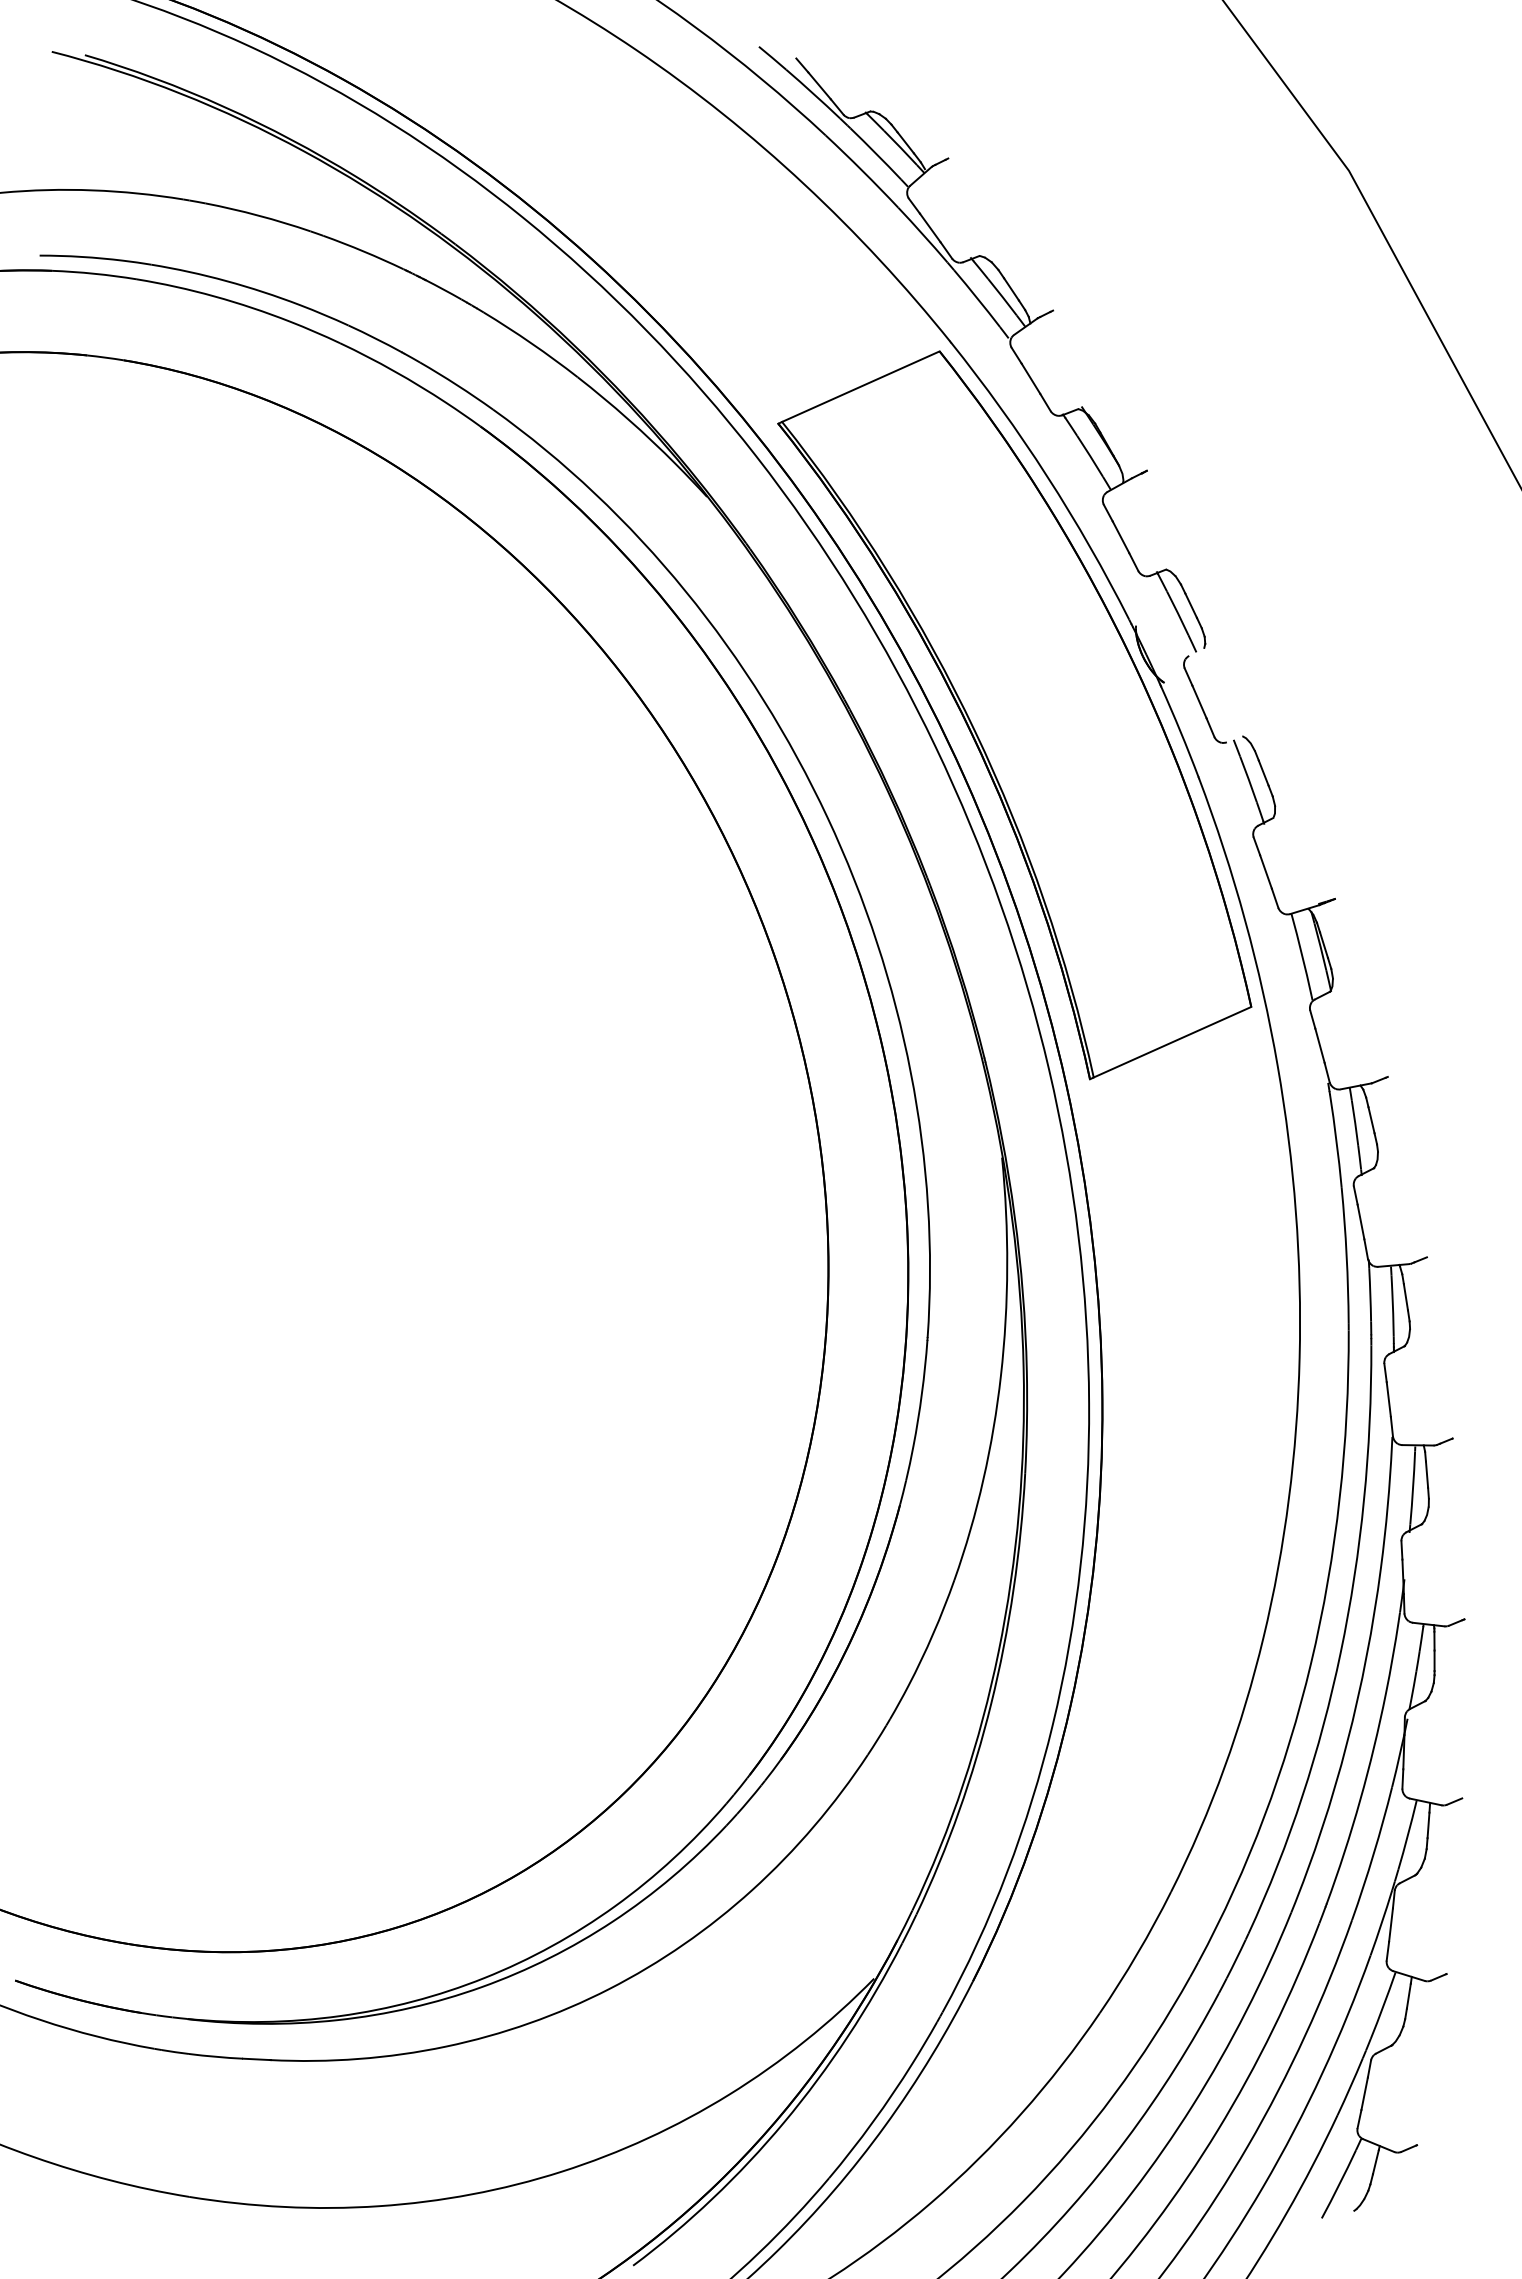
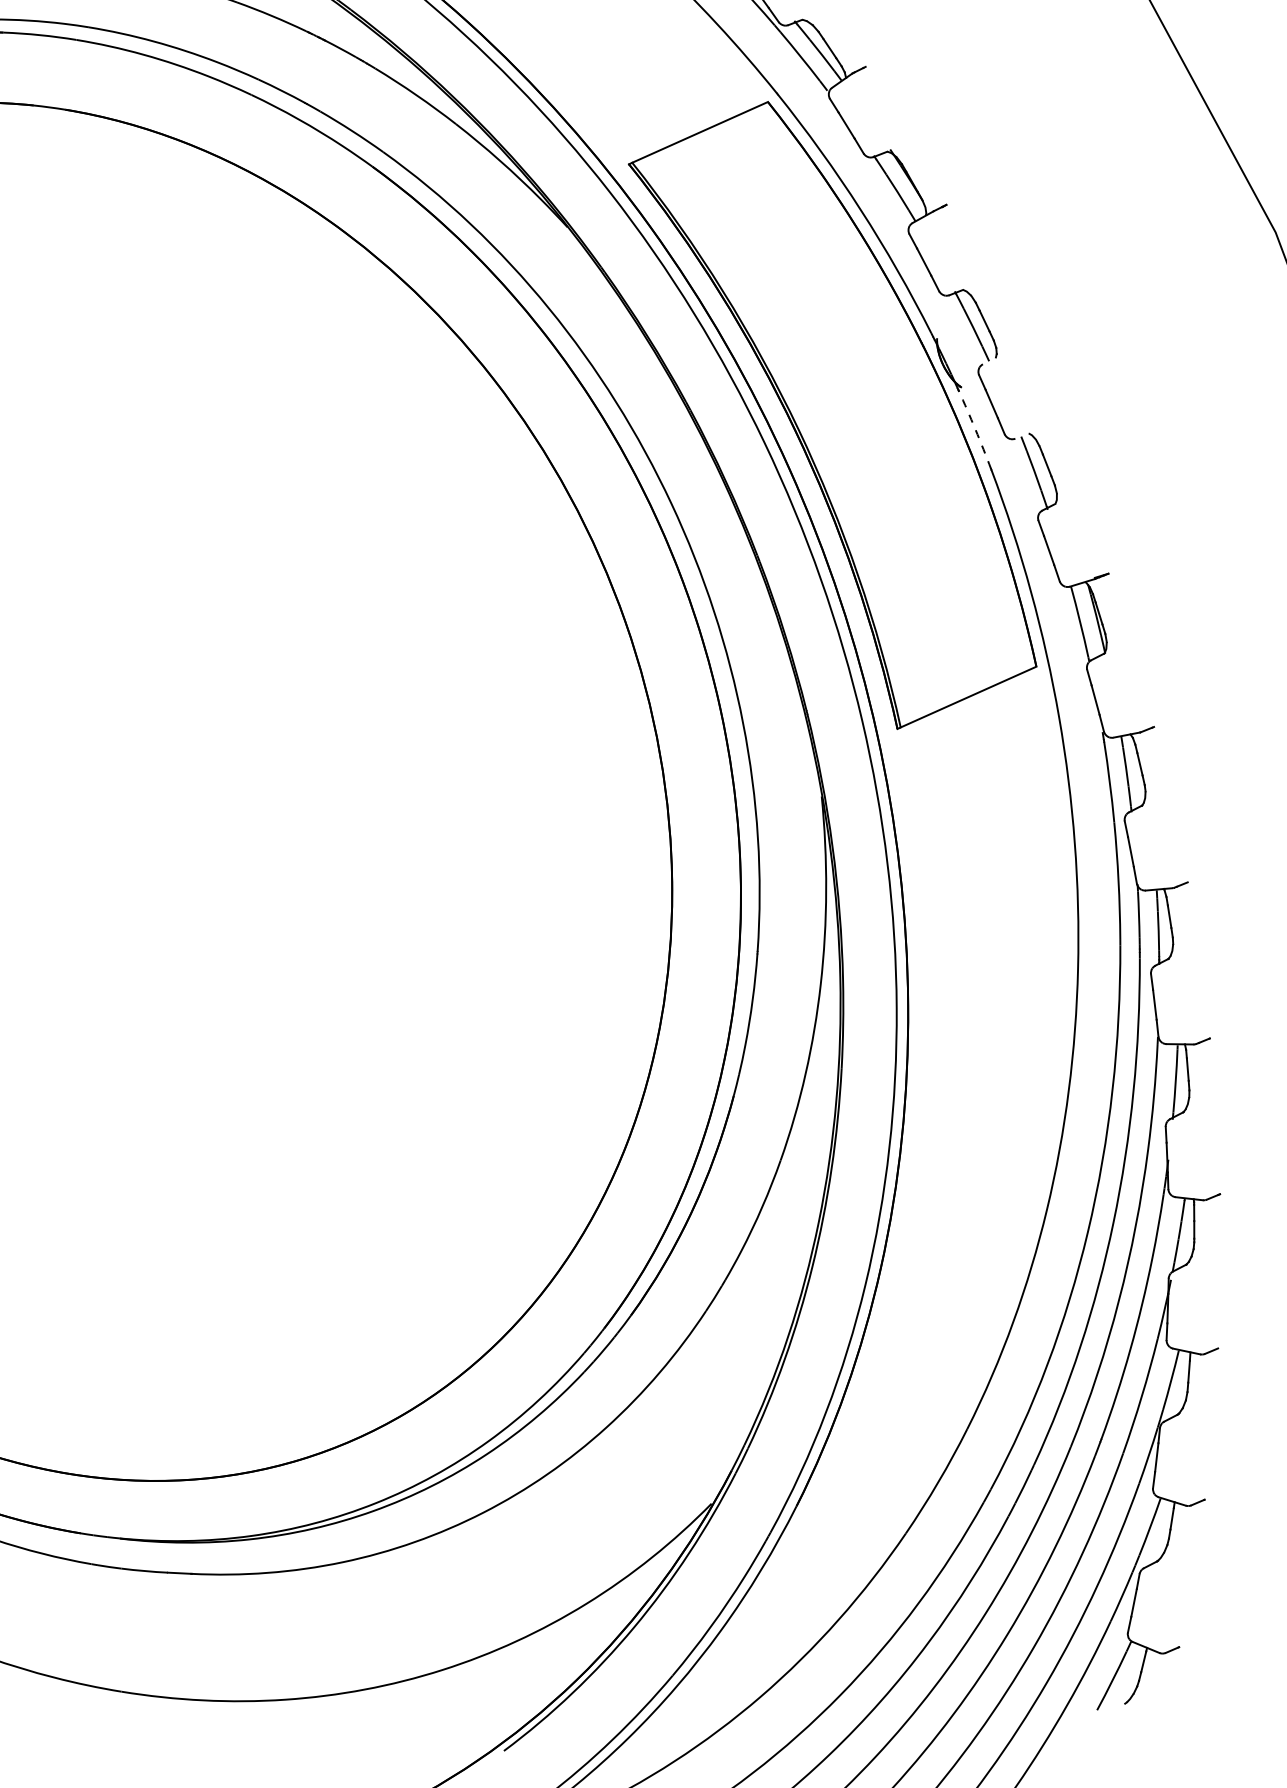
arc: (1180, 731) -> (975, 429), solid -> dashed

